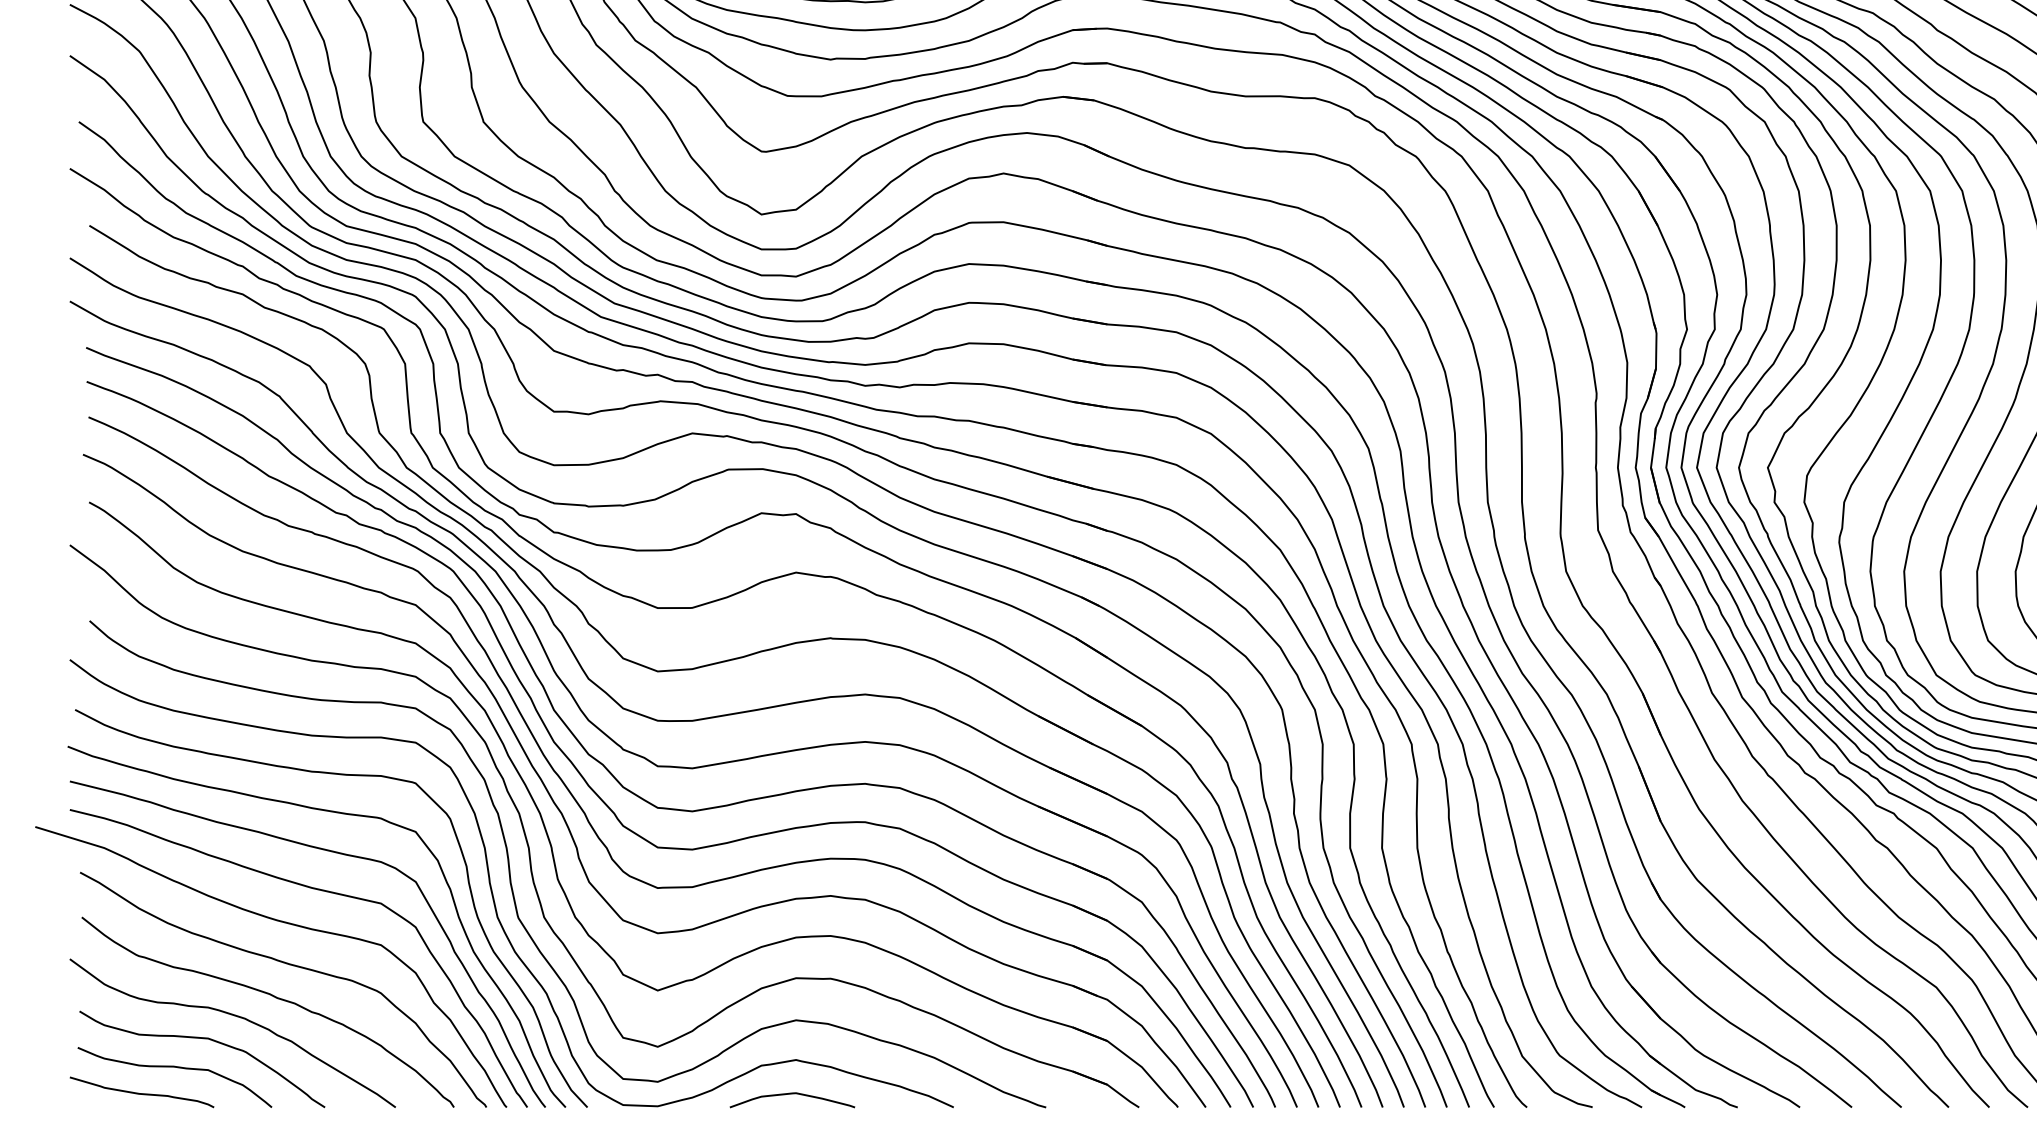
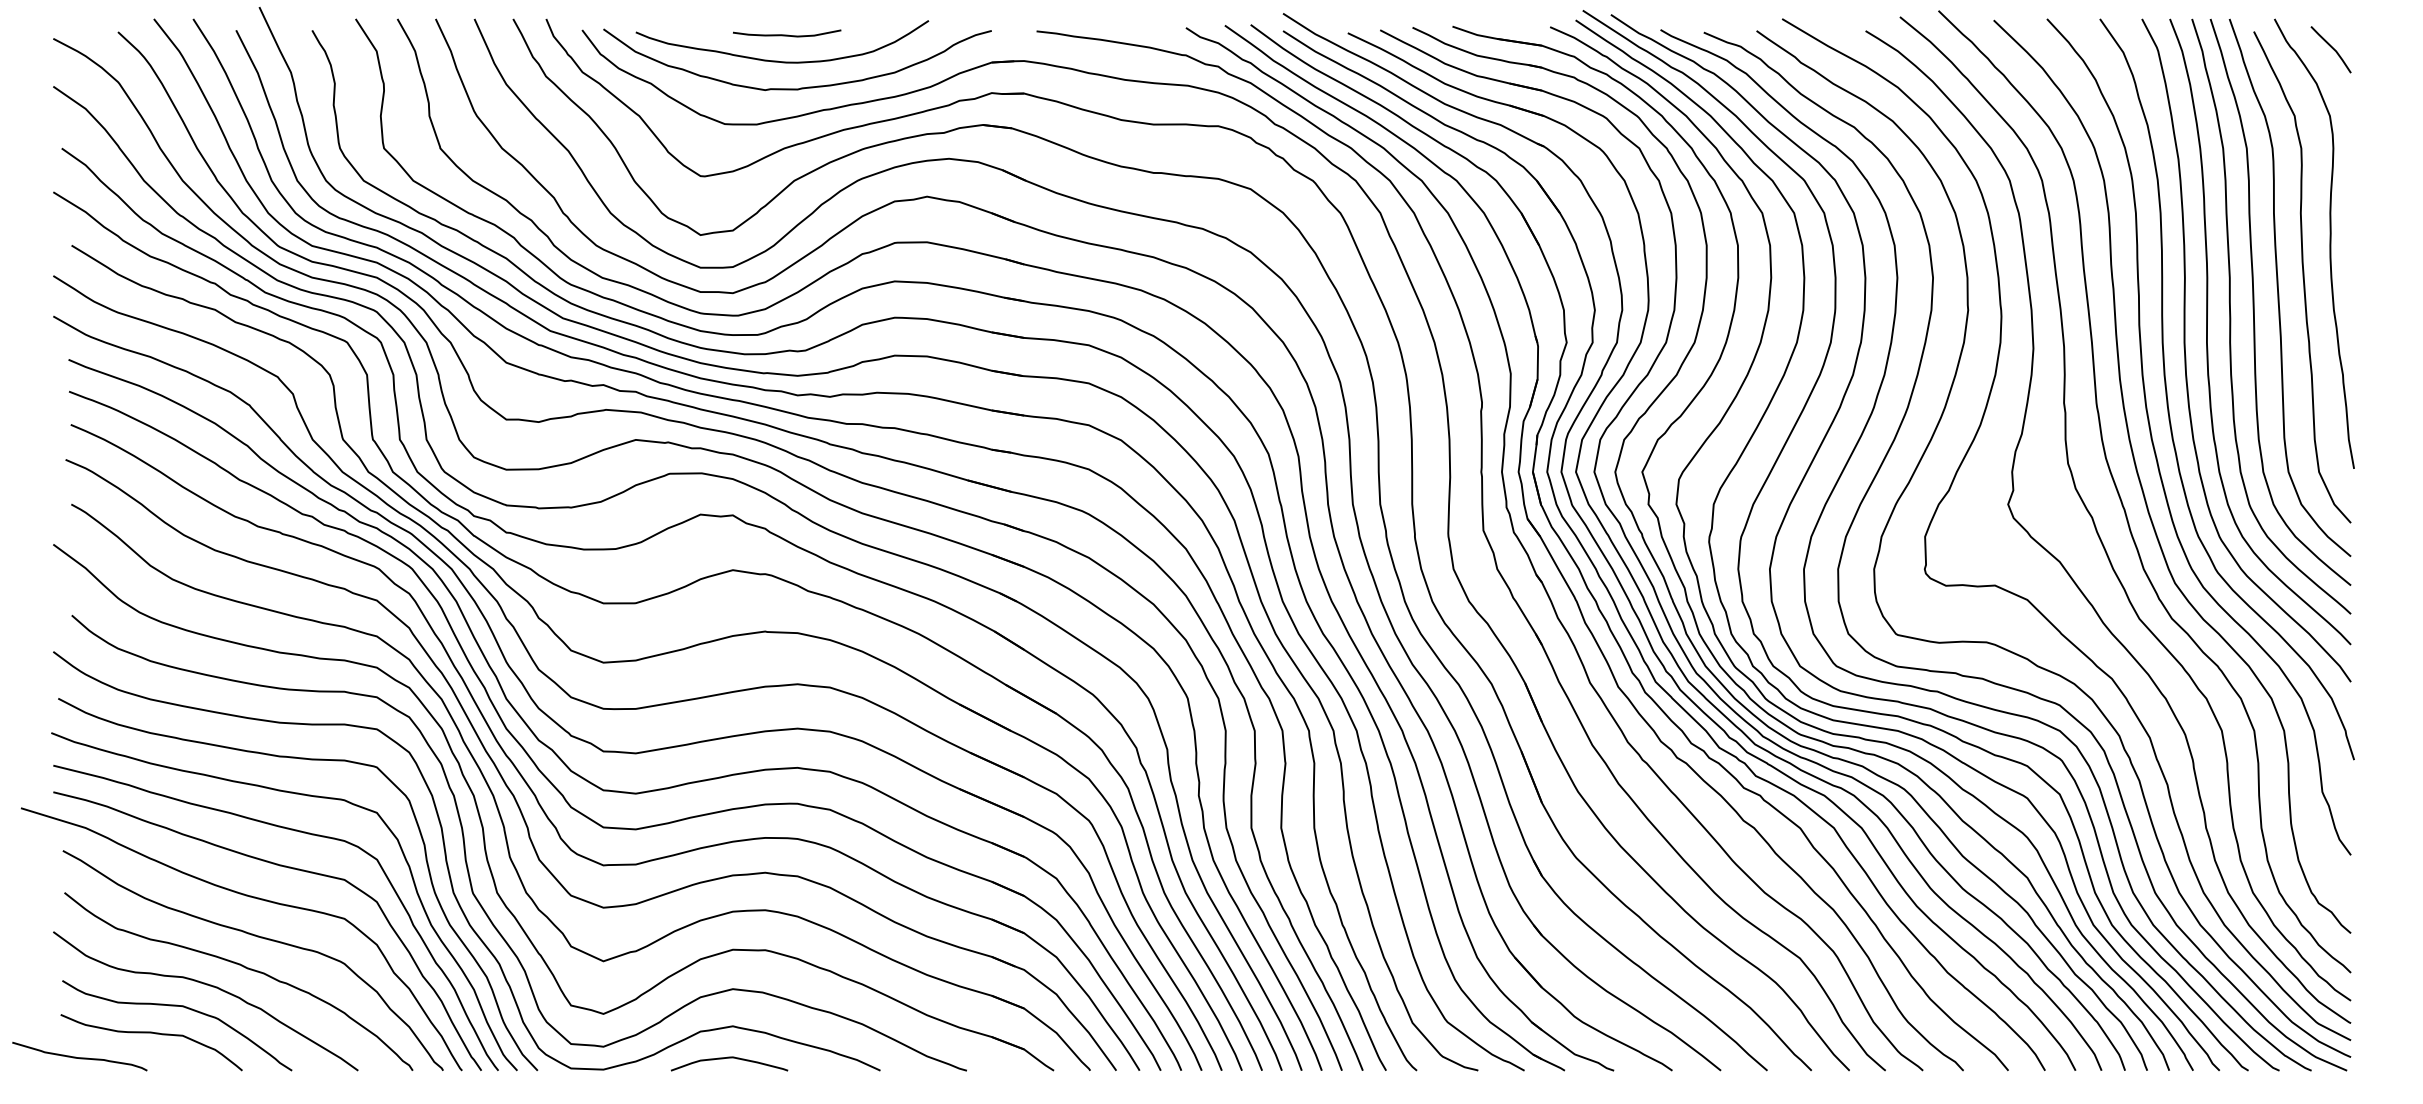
curve: (141, 1093) -> (79, 1057), moved

